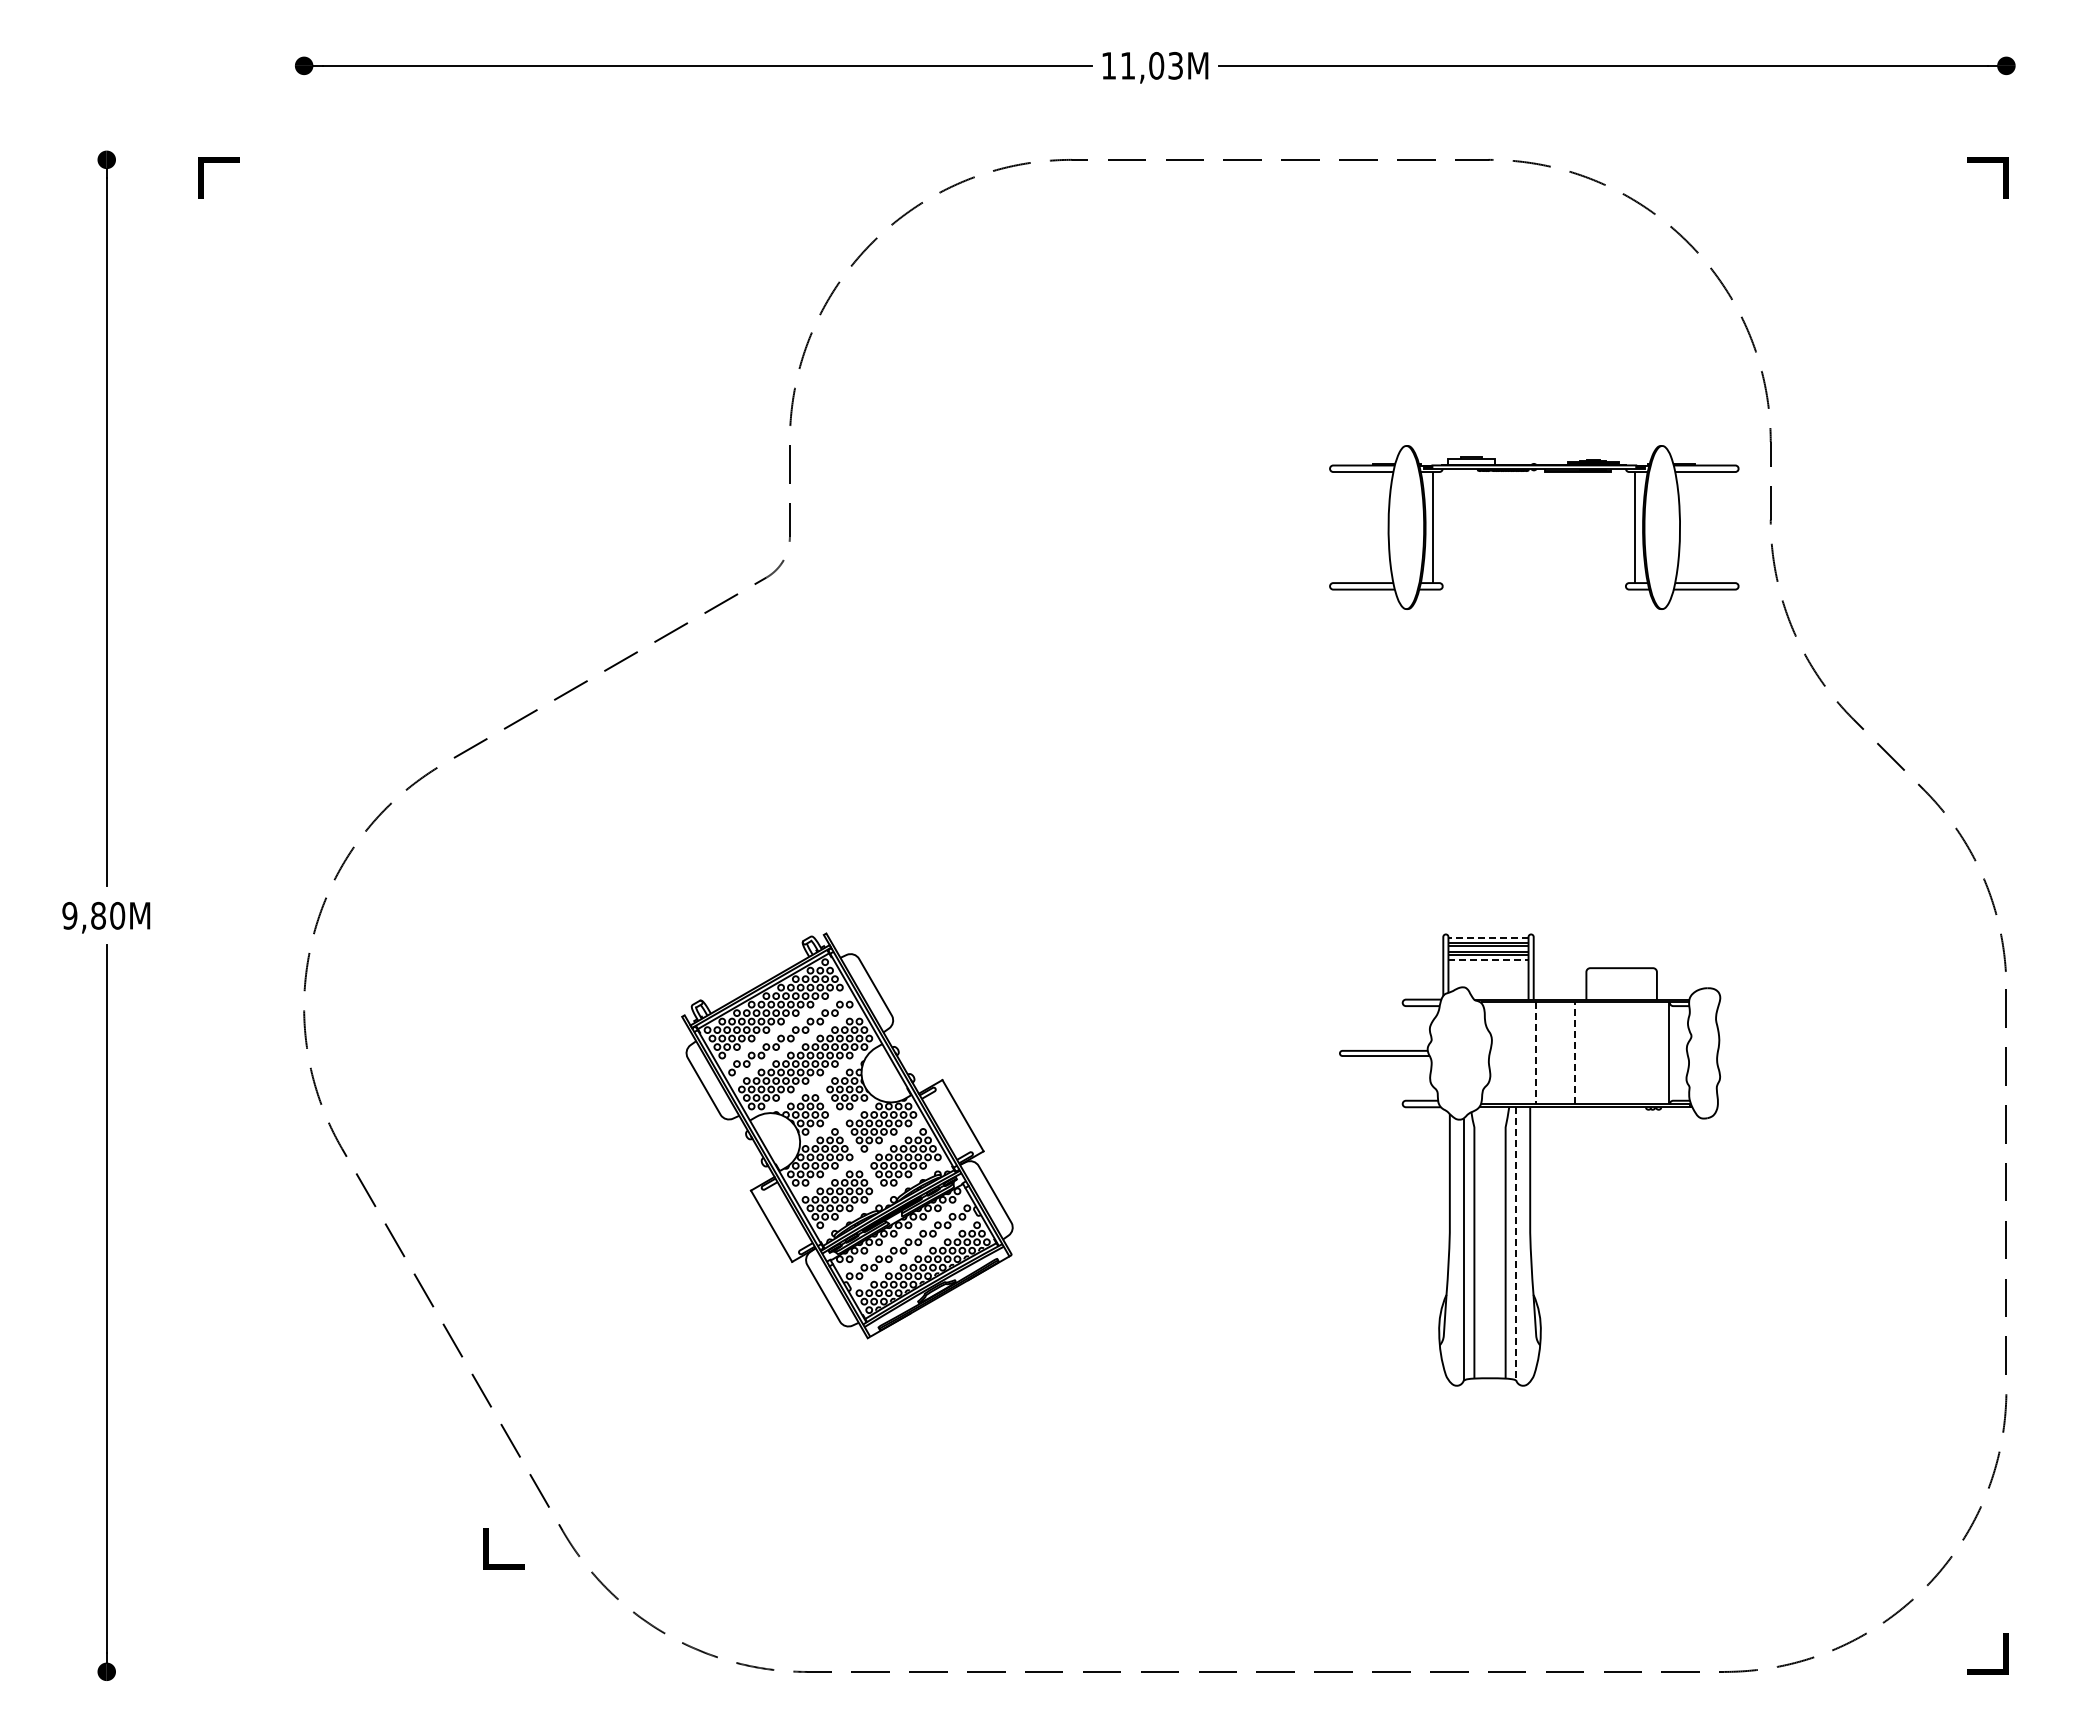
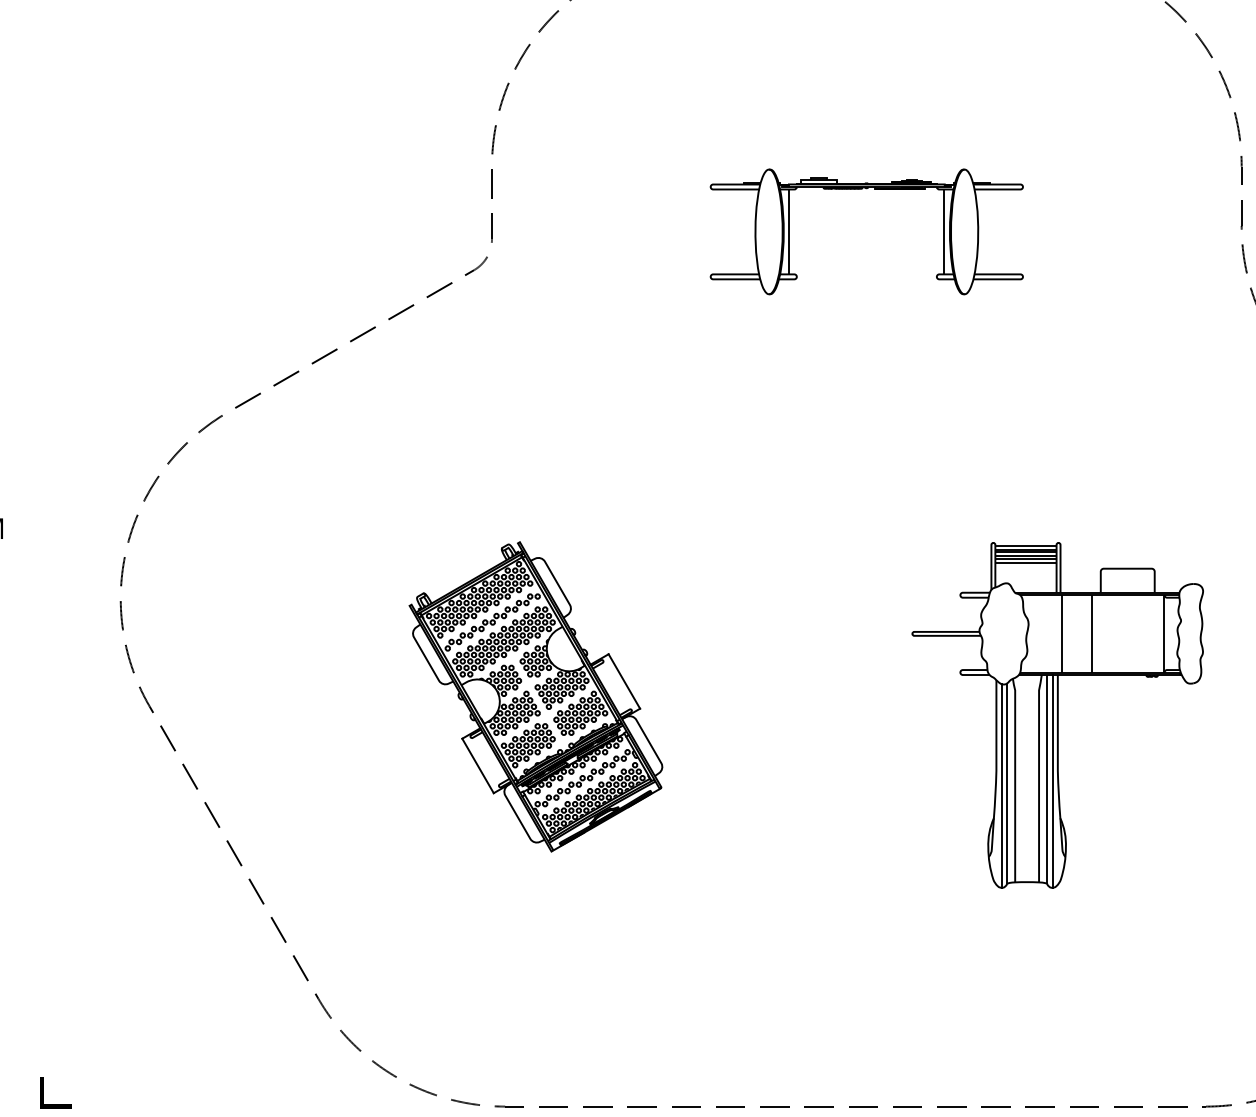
part: (1544, 472) -> (874, 189), moved
line: (1488, 937) -> (1025, 545), dashed -> solid
line: (1489, 960) -> (1026, 562), dashed -> solid
line: (1535, 1053) -> (1061, 633), dashed -> solid
line: (1574, 1053) -> (1091, 633), dashed -> solid
line: (1516, 1244) -> (1047, 779), dashed -> solid
line: (1523, 1246) -> (1052, 781), added
line: (1456, 1252) -> (1001, 786), added
line: (488, 1548) -> (43, 1092), moved

